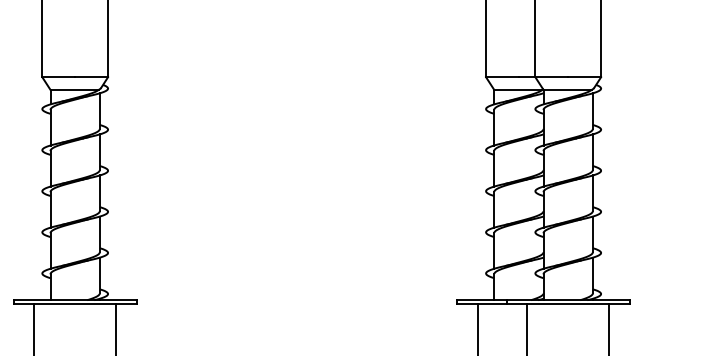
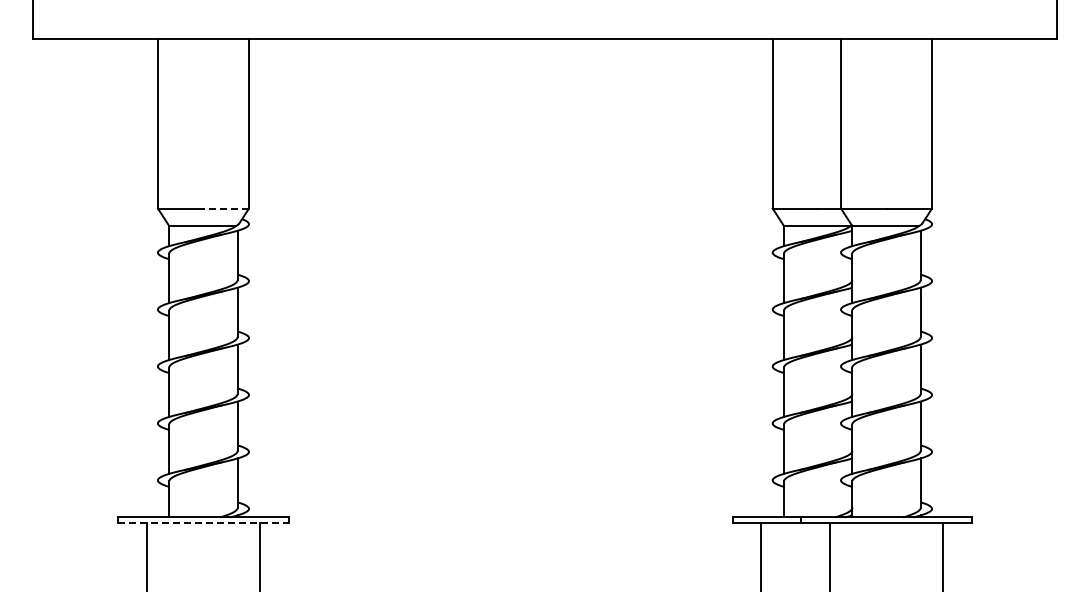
line: (91, 77) -> (226, 208), solid -> dashed
line: (75, 304) -> (203, 523), solid -> dashed

